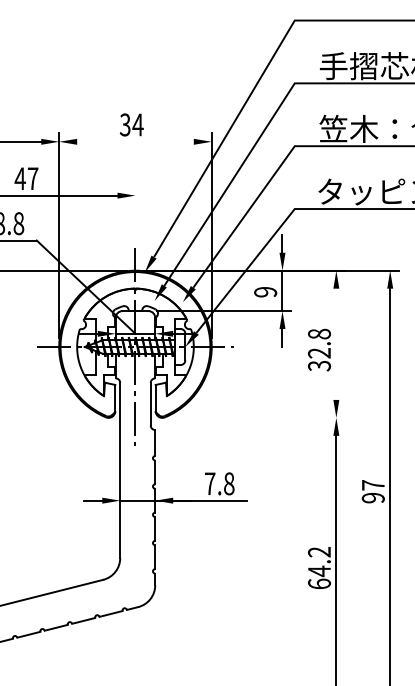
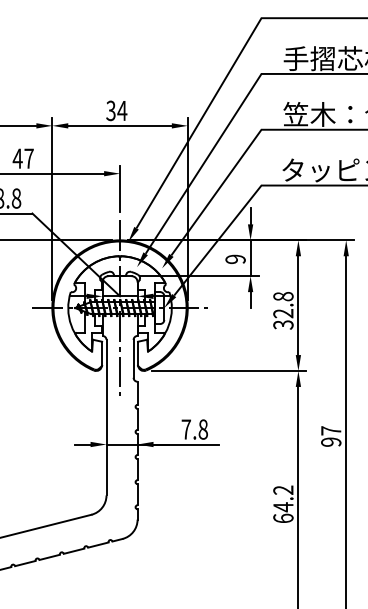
line: (135, 141) -> (120, 125), added
line: (135, 212) -> (120, 188), added
line: (336, 343) -> (298, 304), added
line: (258, 417) -> (229, 370), added

